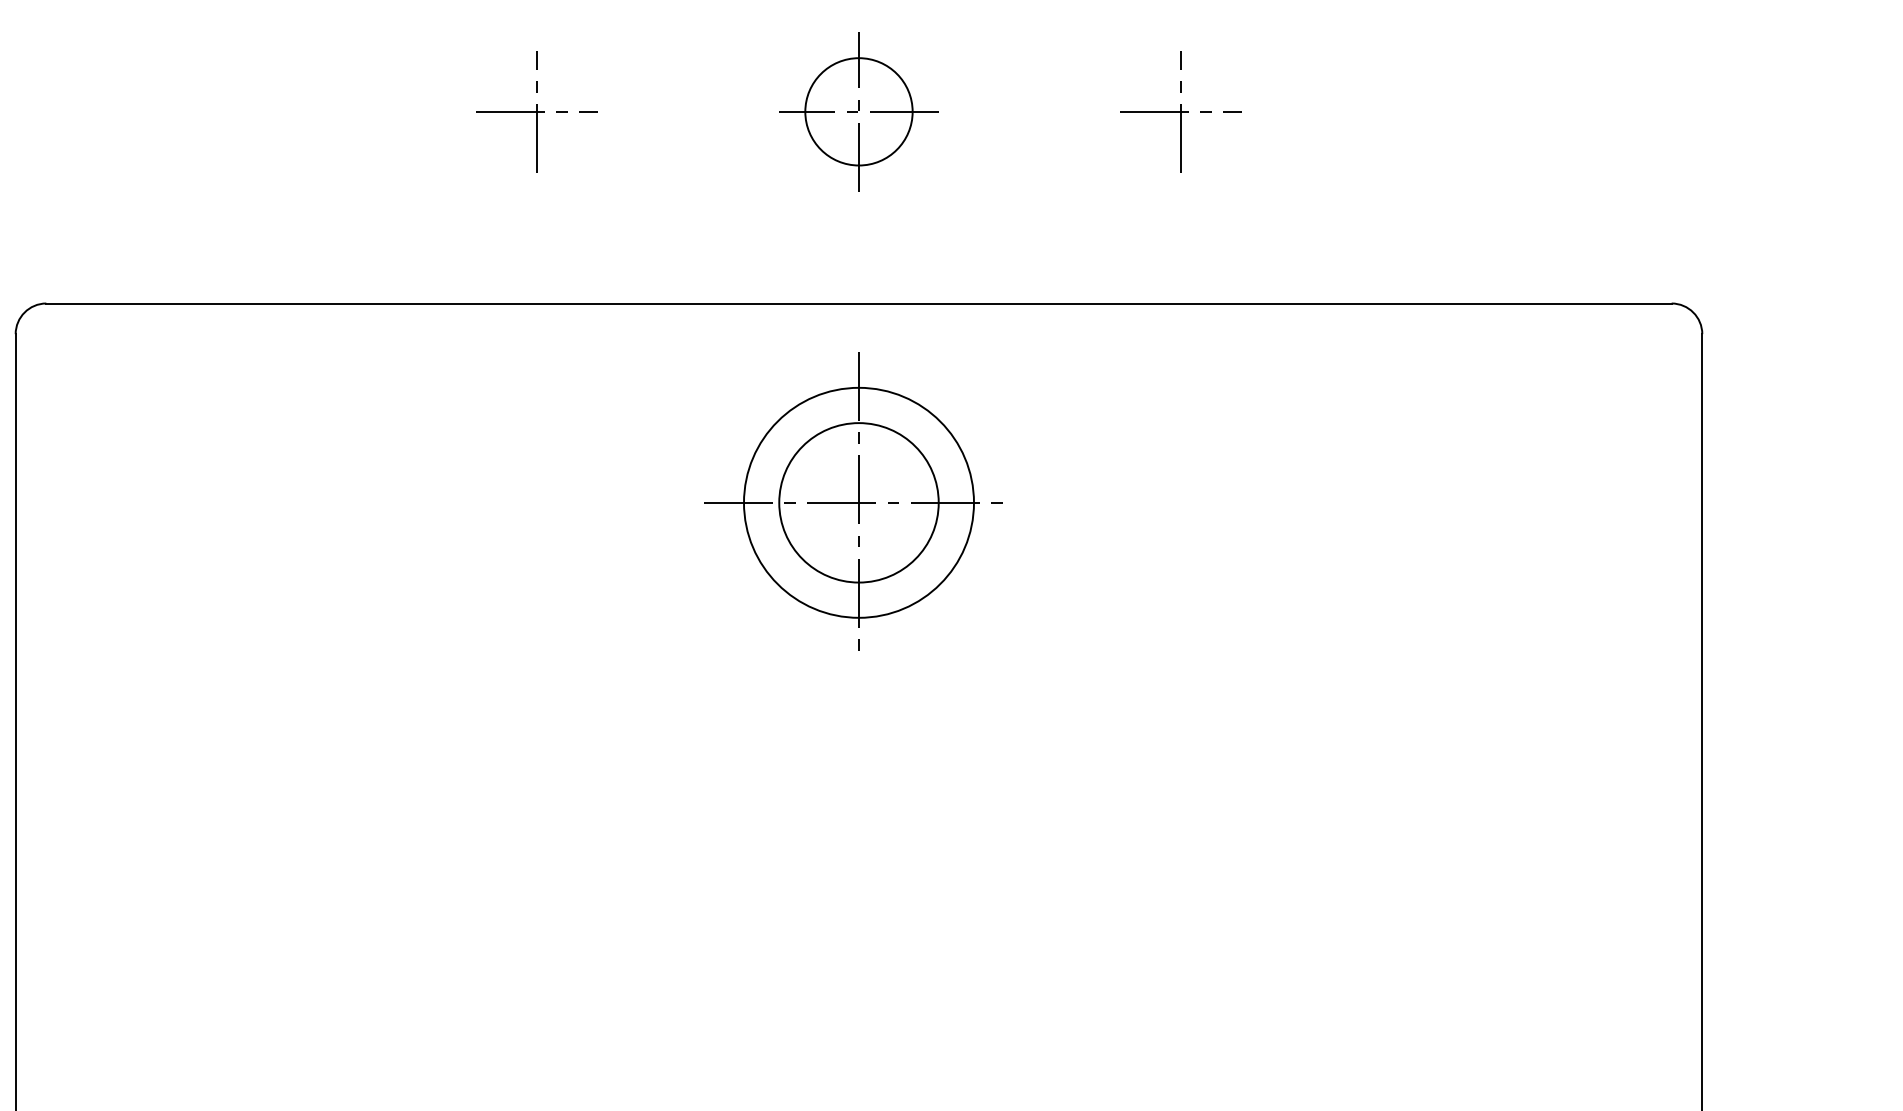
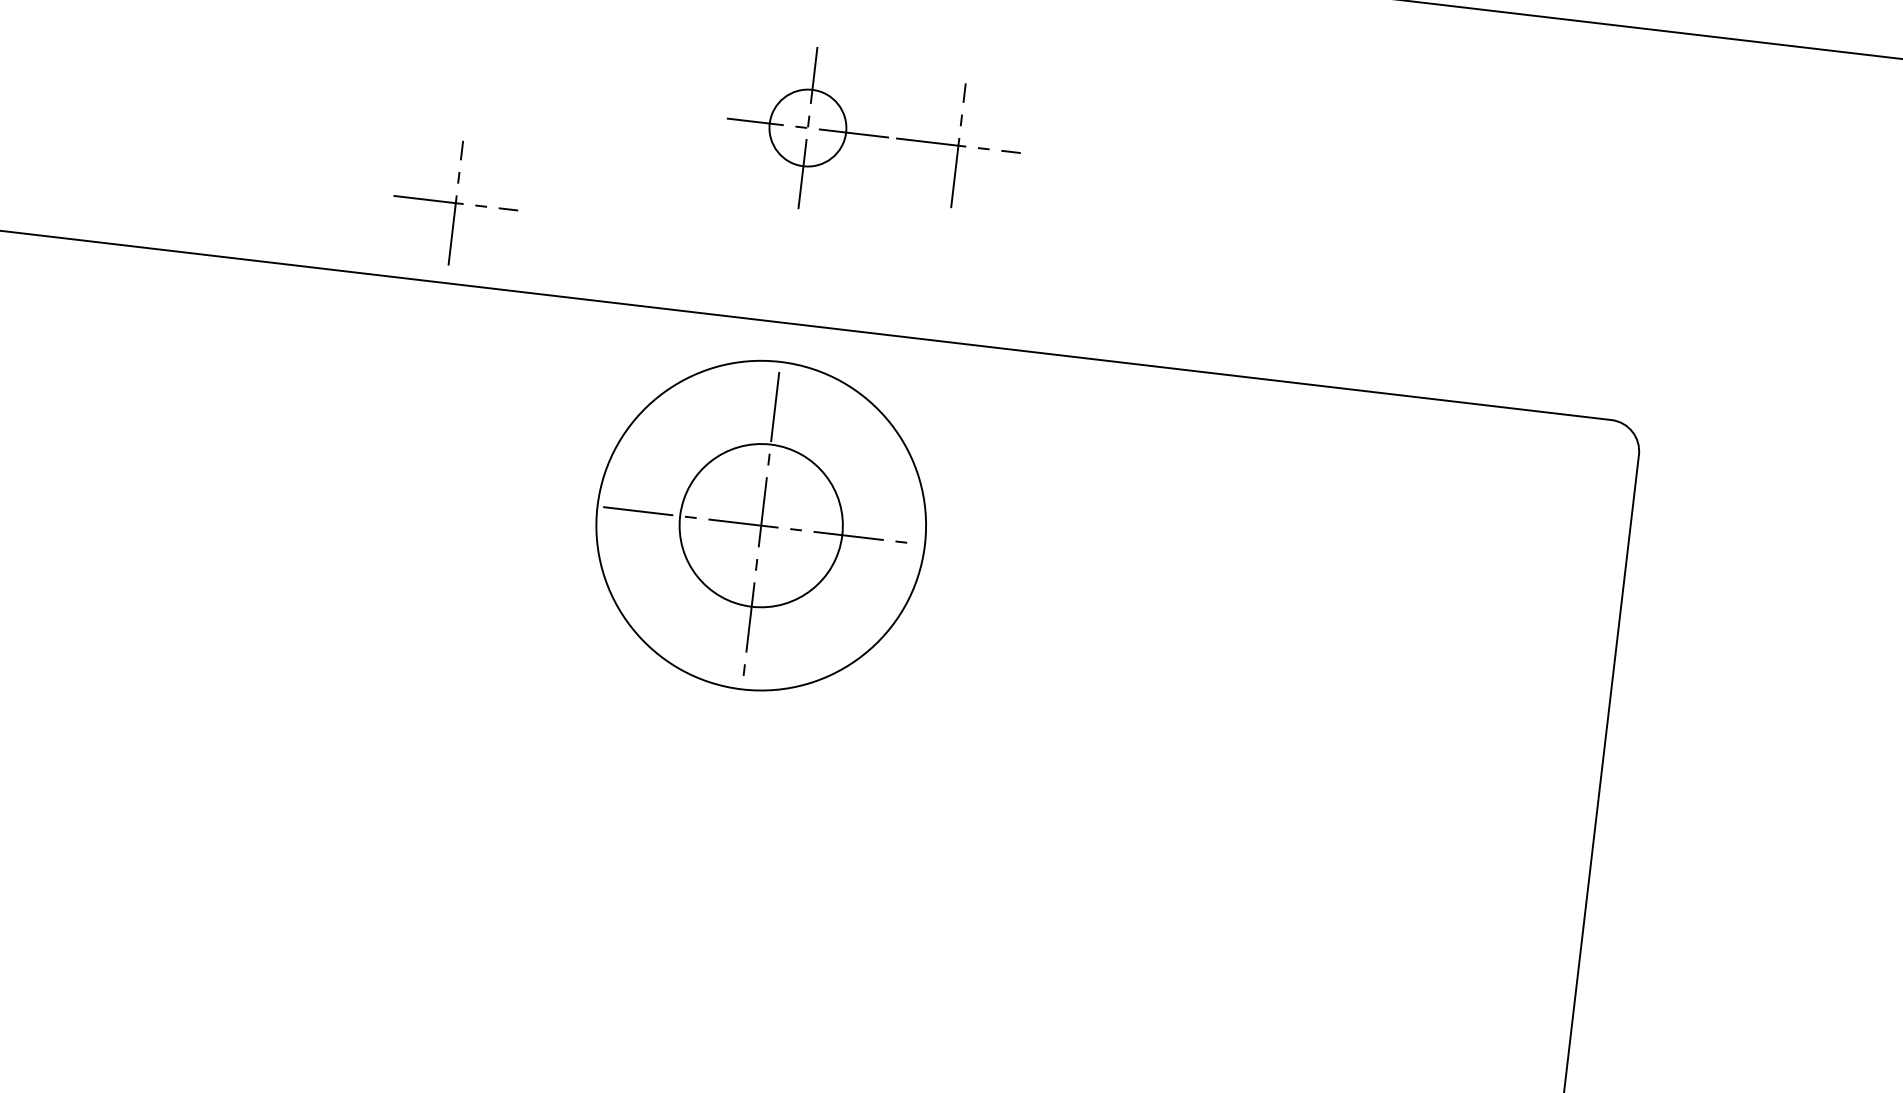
part: (536, 111) -> (455, 202), moved
circle: (858, 111) -> (807, 127), size x0.7
part: (1180, 111) -> (957, 145), moved
circle: (858, 502) -> (760, 525), size x1.4

